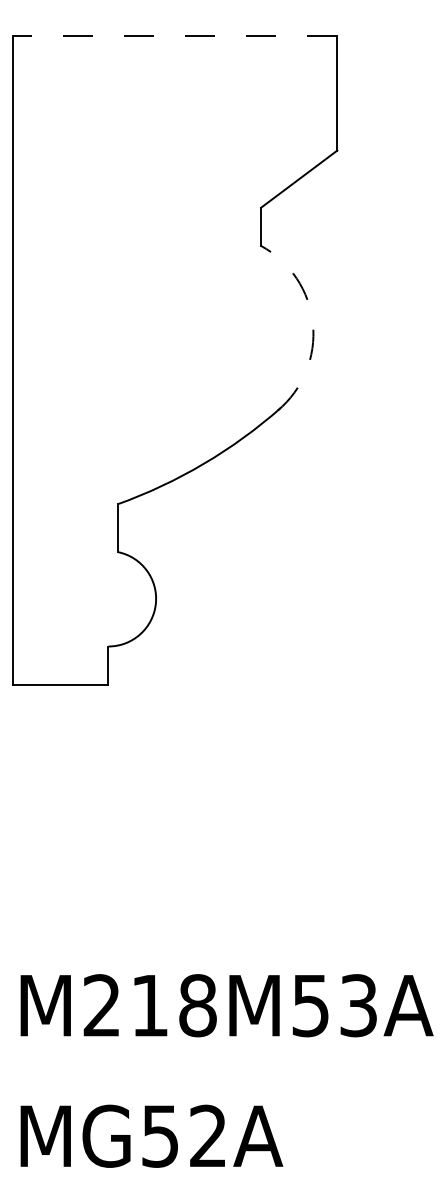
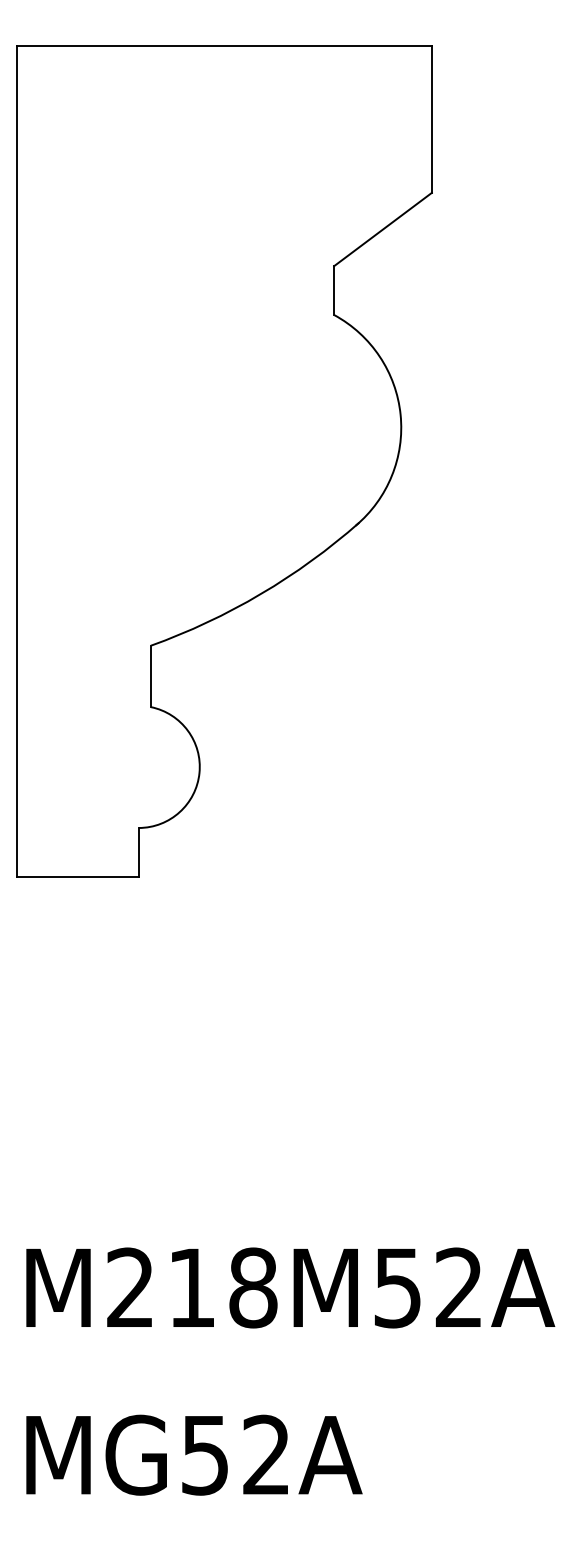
line: (174, 36) -> (223, 46), dashed -> solid
arc: (312, 323) -> (400, 414), dashed -> solid
text: (358, 1005) -> (458, 1287), M218M53A -> M218M52A

